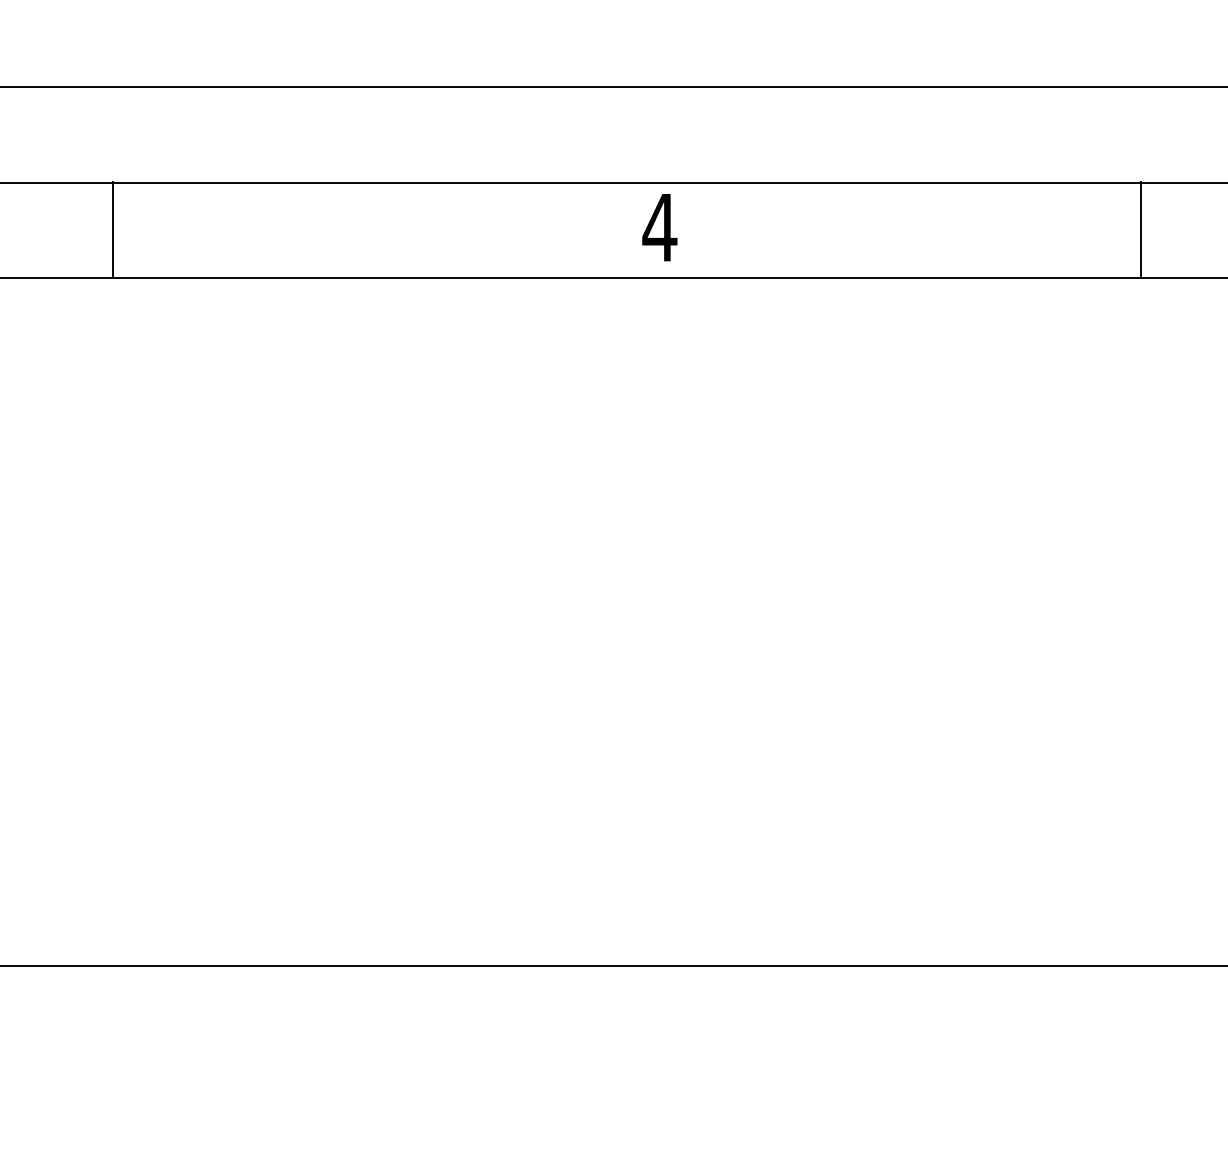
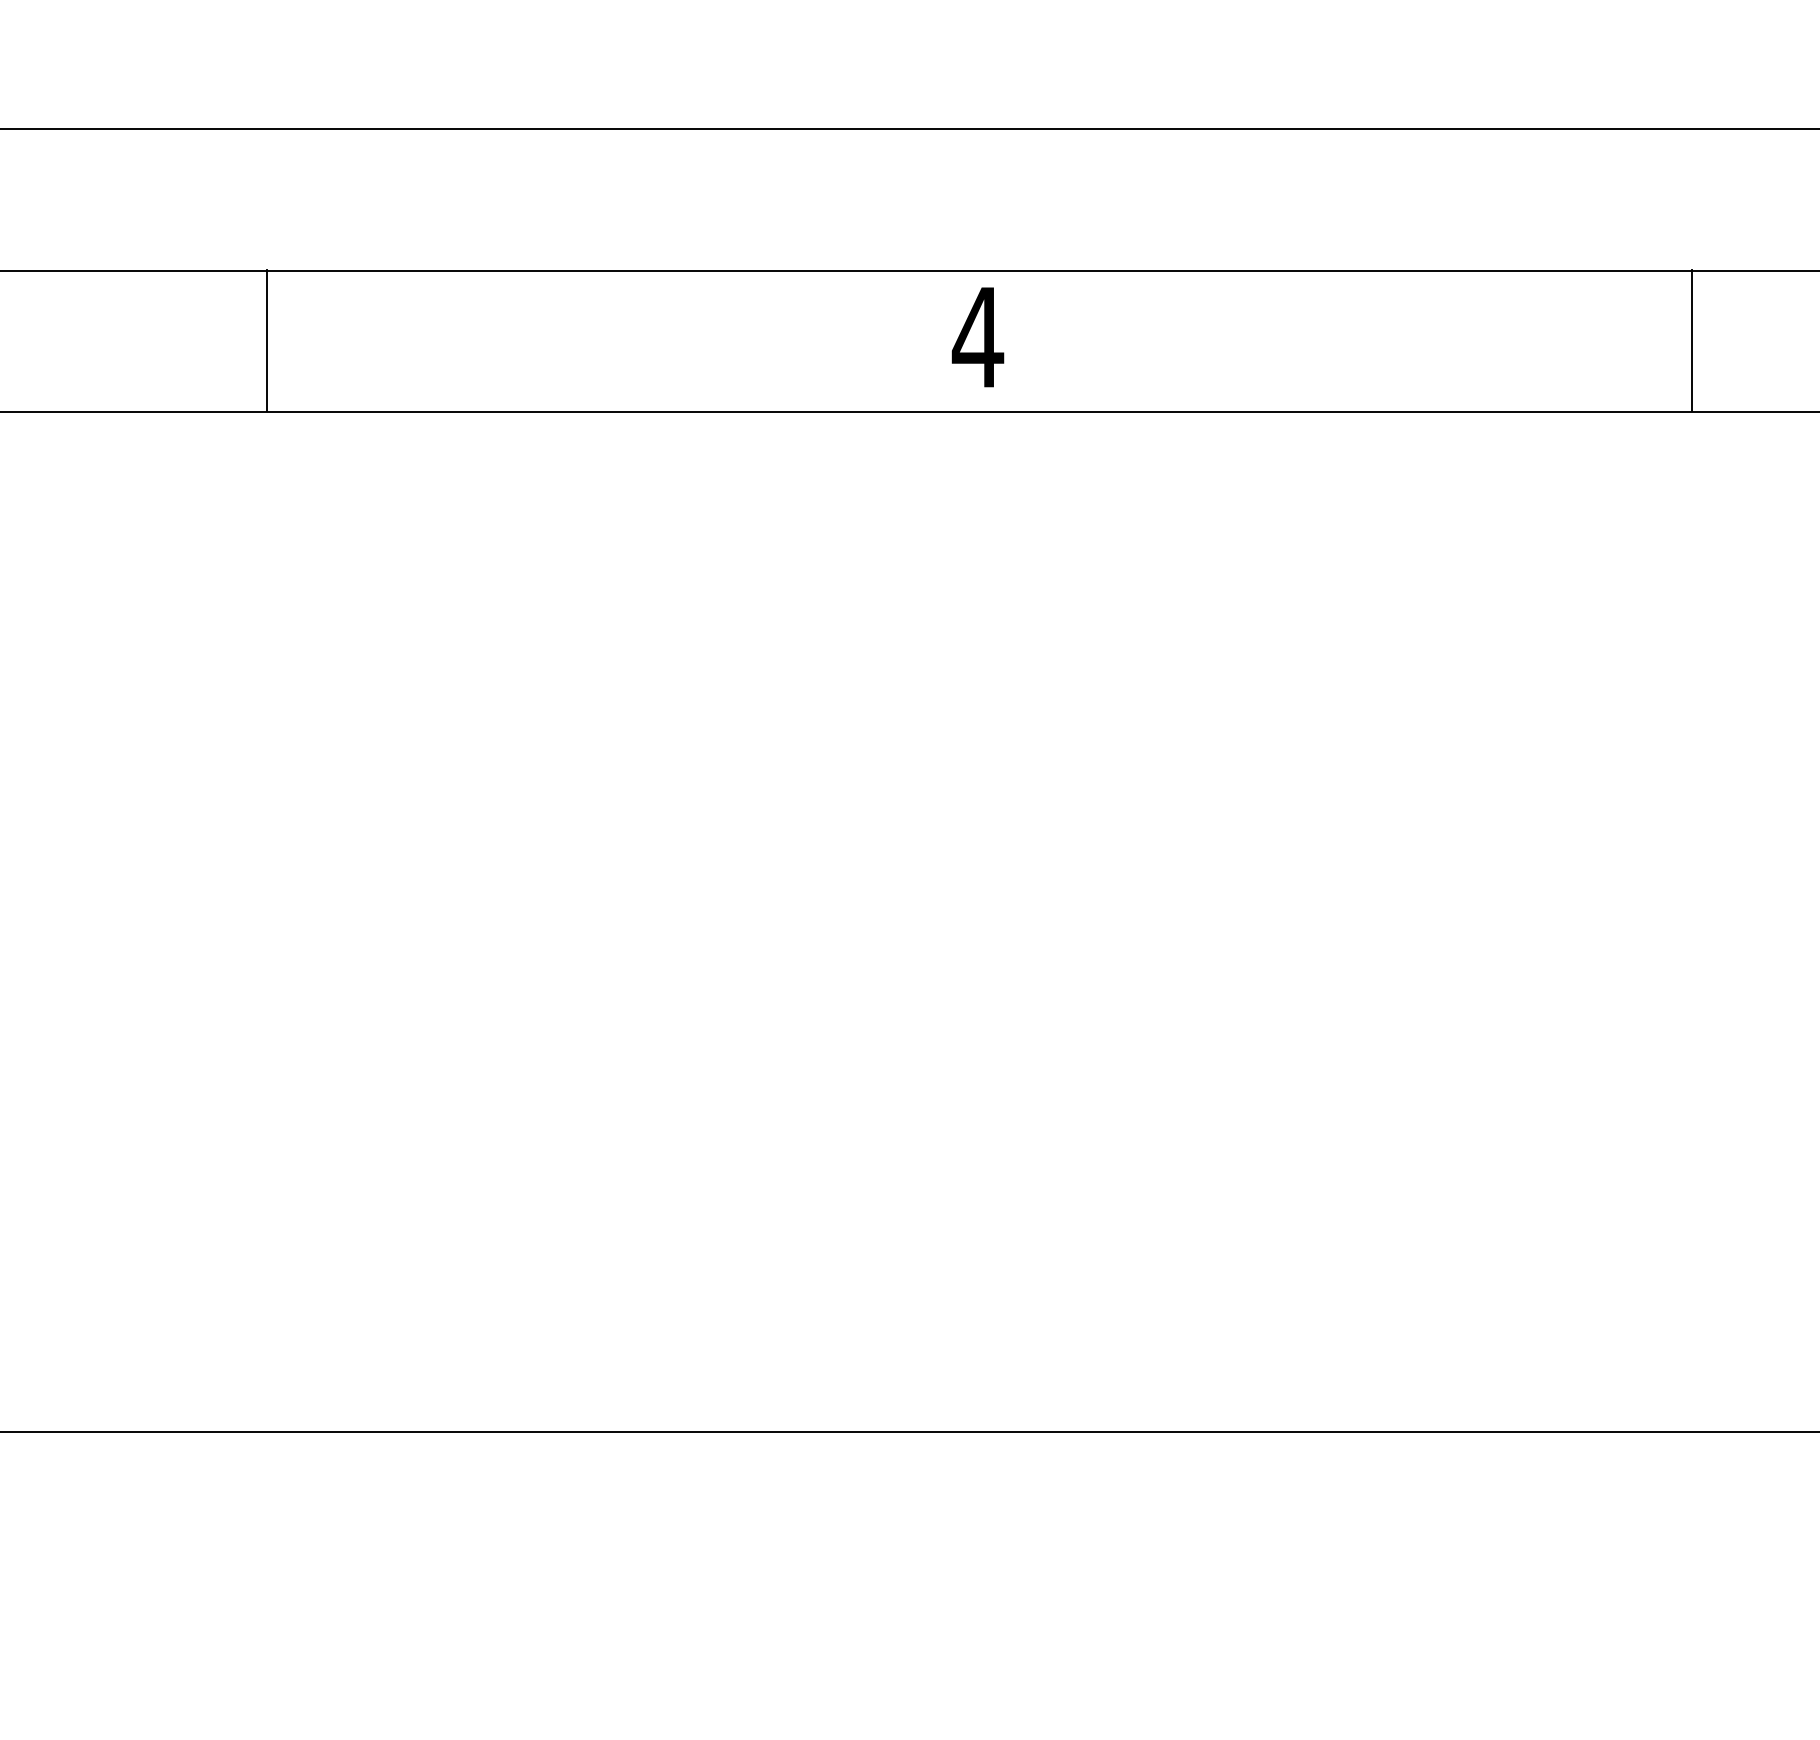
line: (113, 229) -> (267, 340), moved

